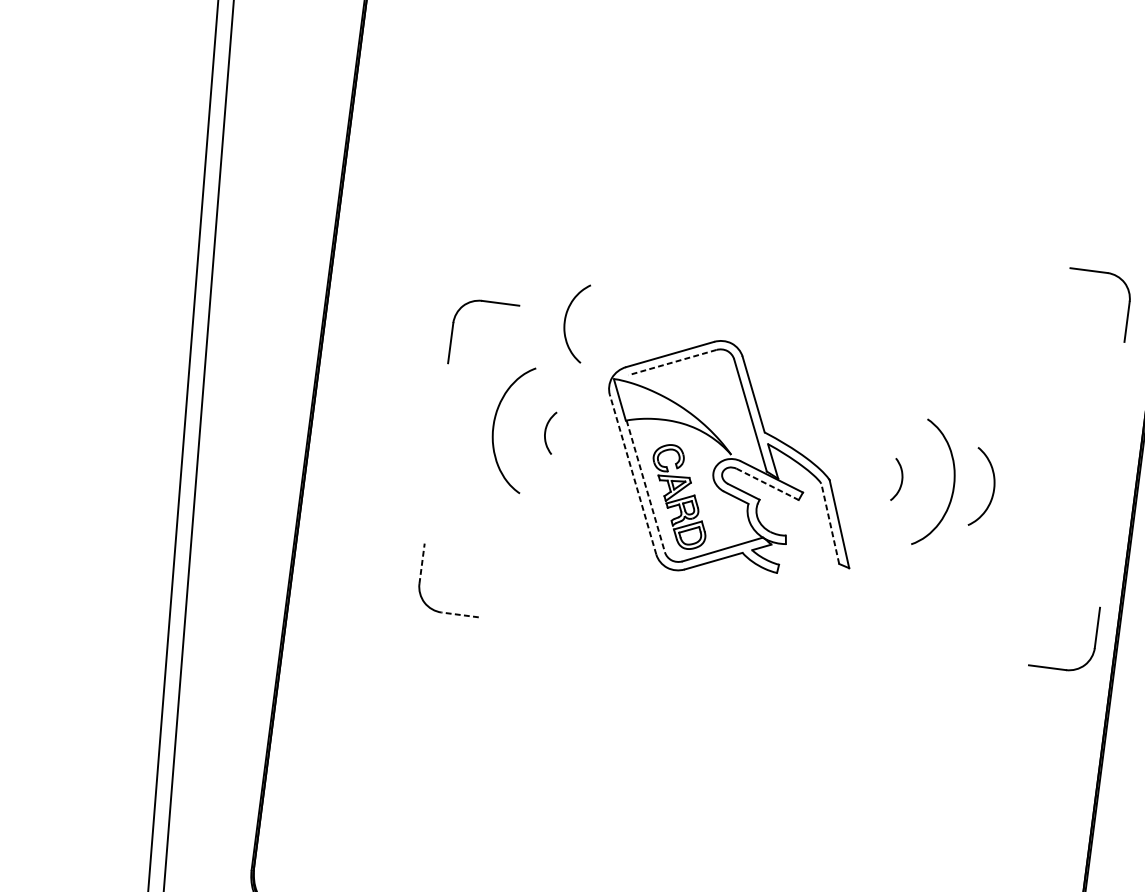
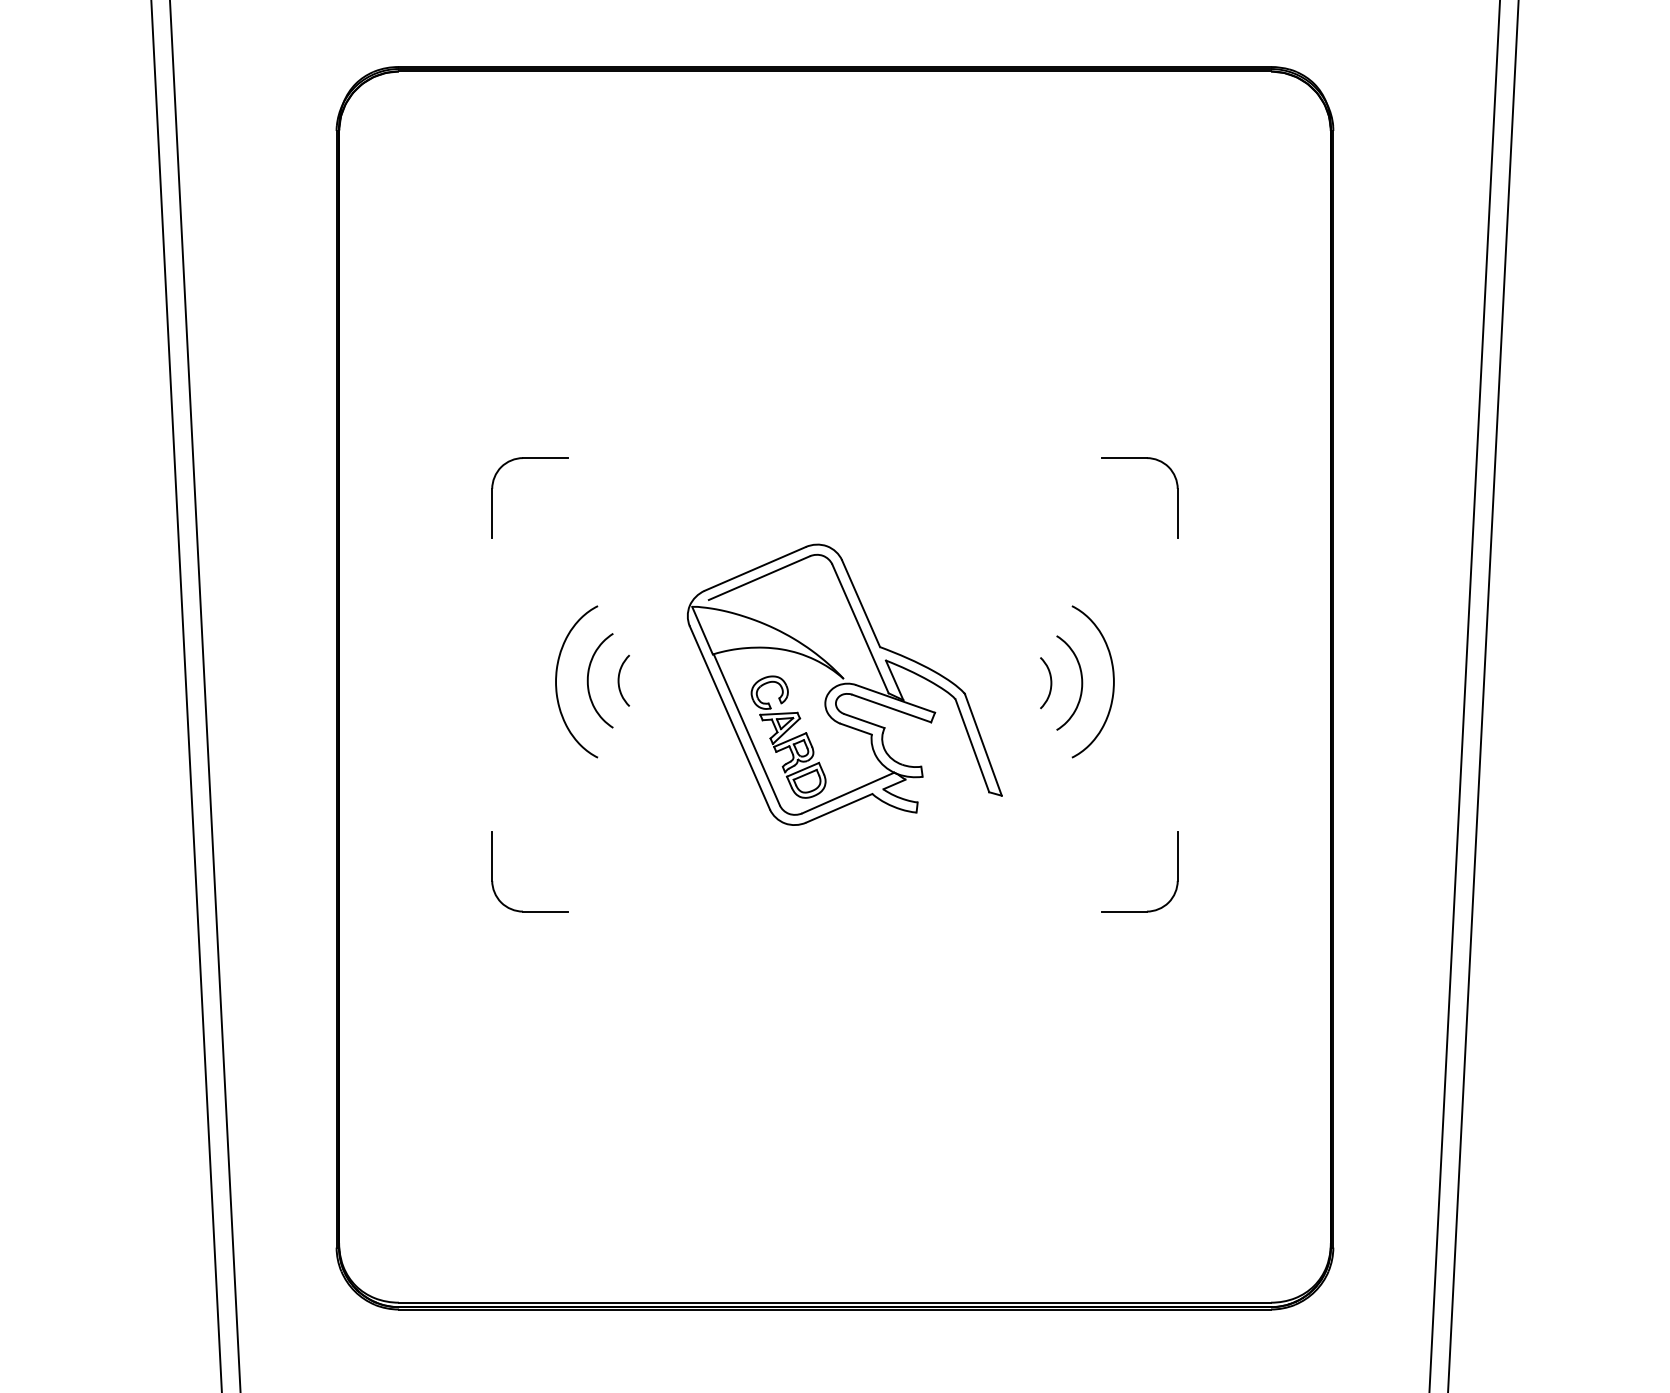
part: (1128, 308) -> (1177, 497), moved
curve: (565, 321) -> (588, 680), moved
part: (452, 330) -> (492, 497), moved
line: (671, 362) -> (758, 578), dashed -> solid
line: (632, 474) -> (729, 717), dashed -> solid
line: (767, 484) -> (891, 708), dashed -> solid
line: (645, 486) -> (746, 730), dashed -> solid
curve: (993, 488) -> (1081, 682), moved
line: (830, 523) -> (972, 745), dashed -> solid
line: (422, 563) -> (492, 856), dashed -> solid
line: (460, 614) -> (545, 911), dashed -> solid
part: (1095, 640) -> (1177, 871), moved

